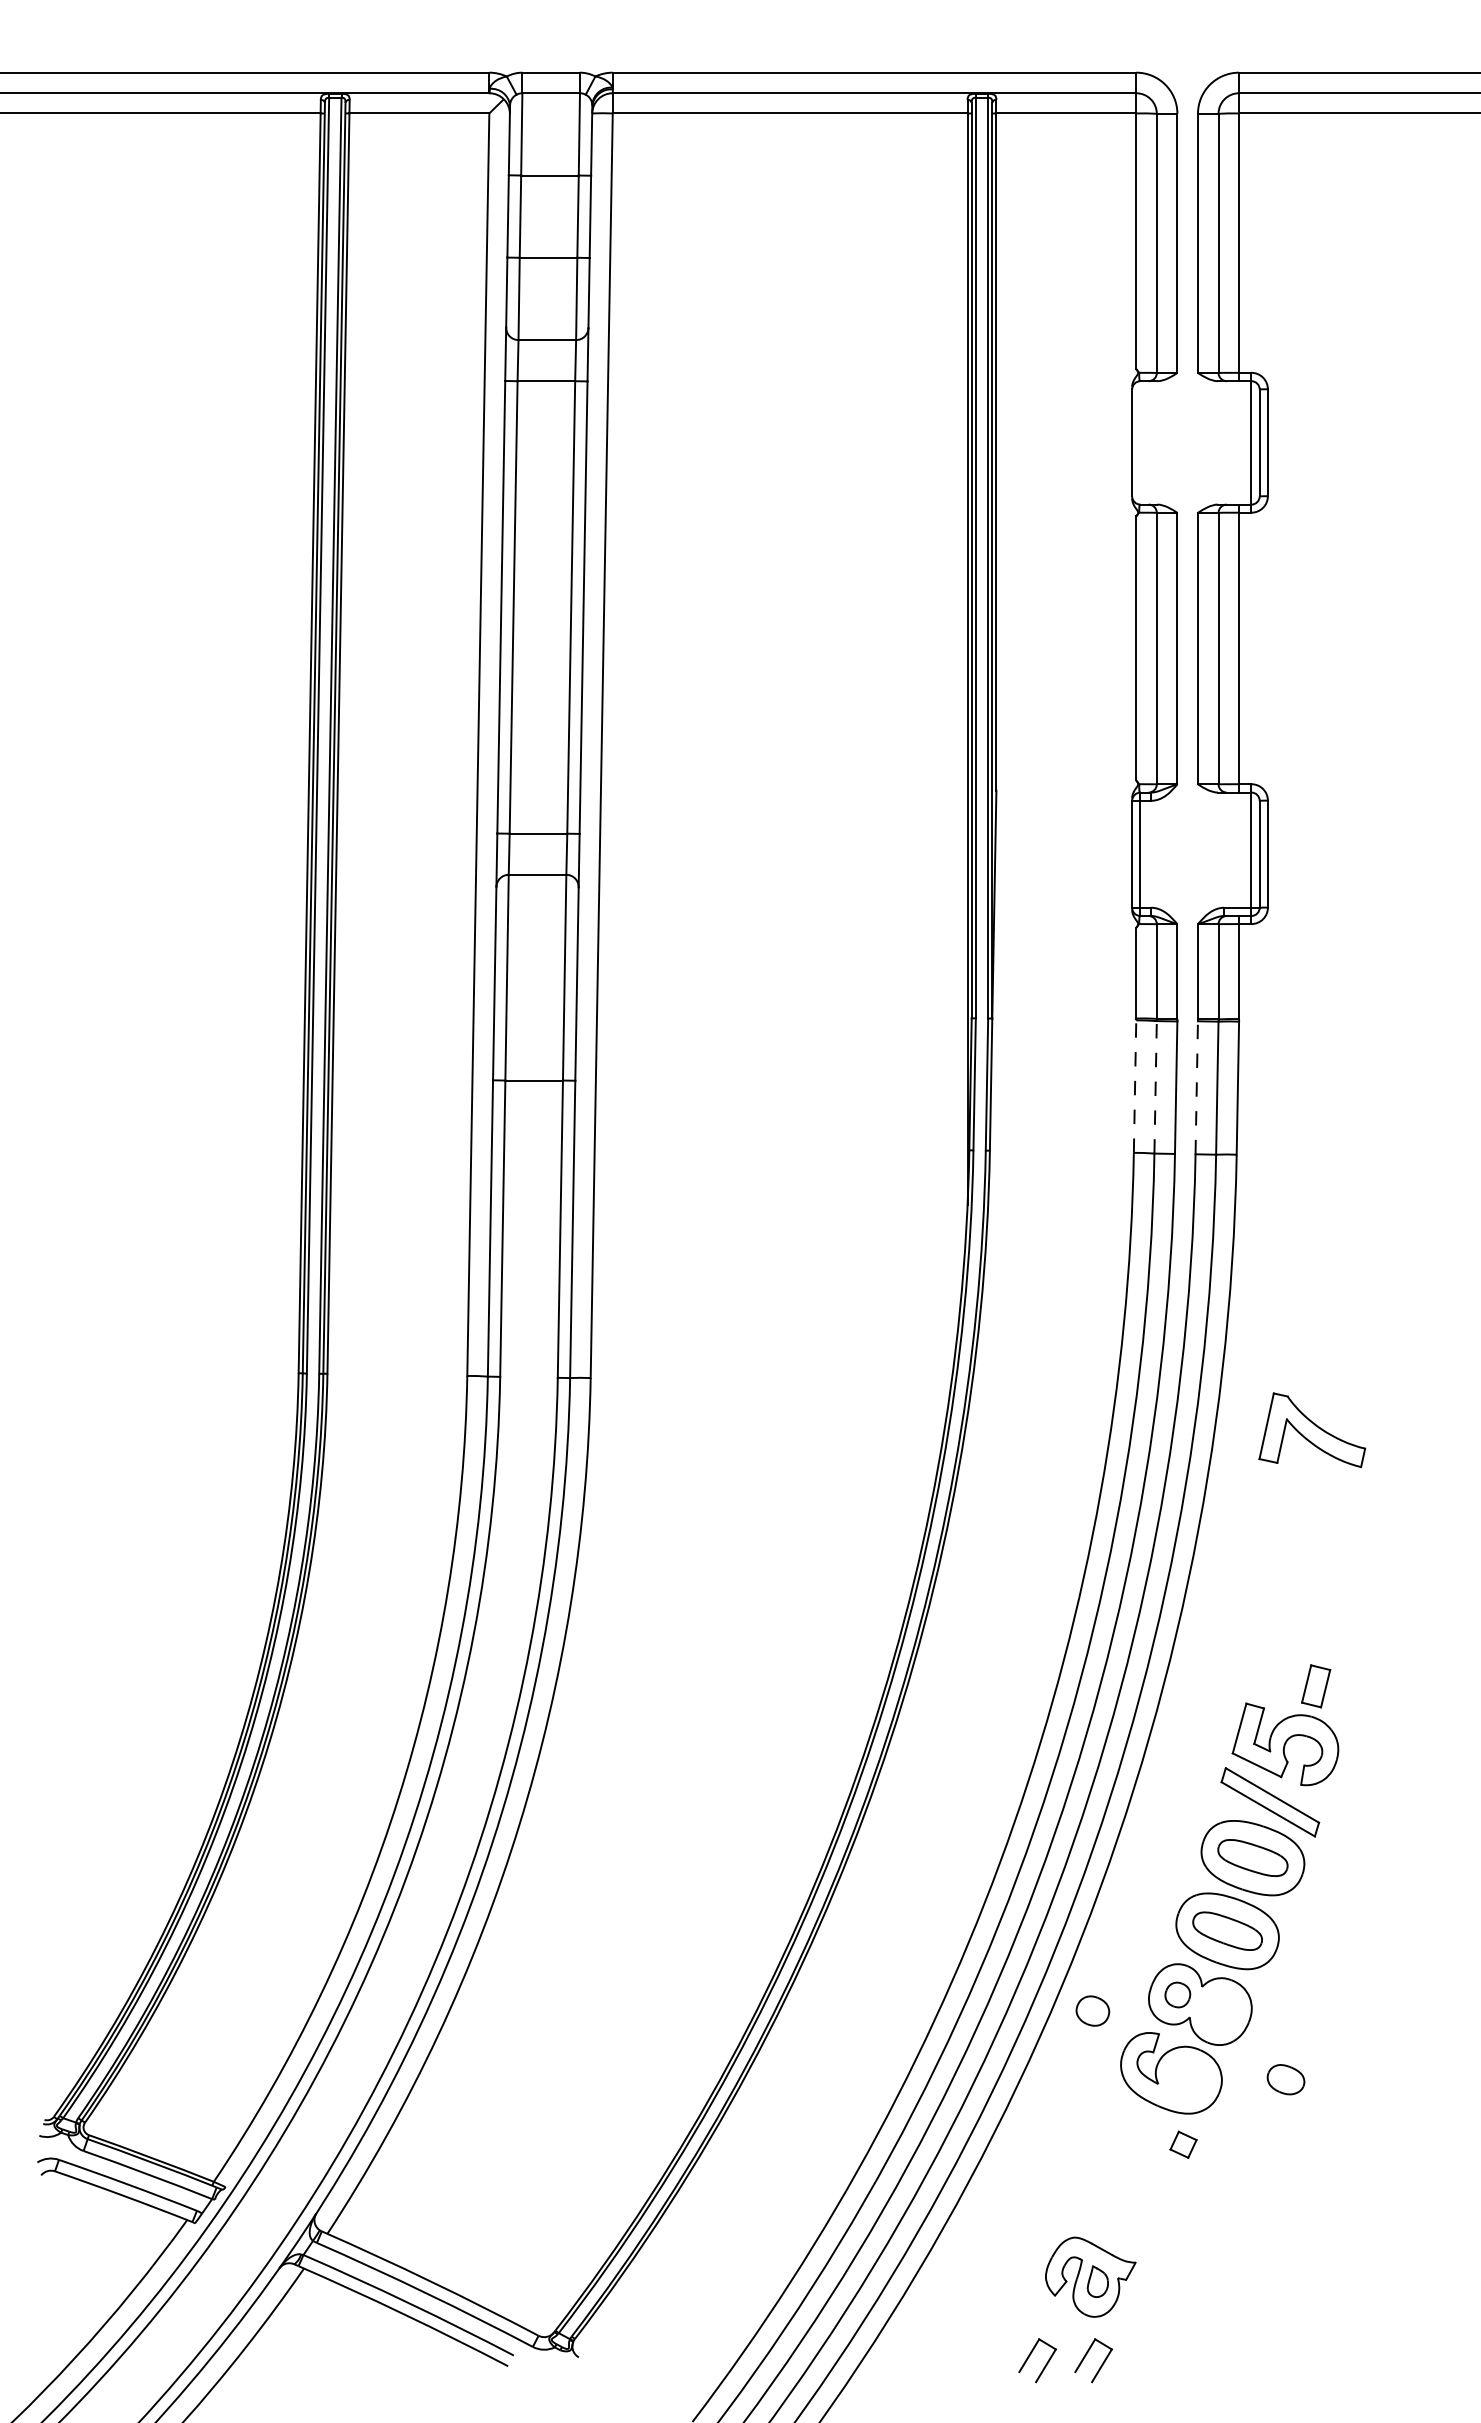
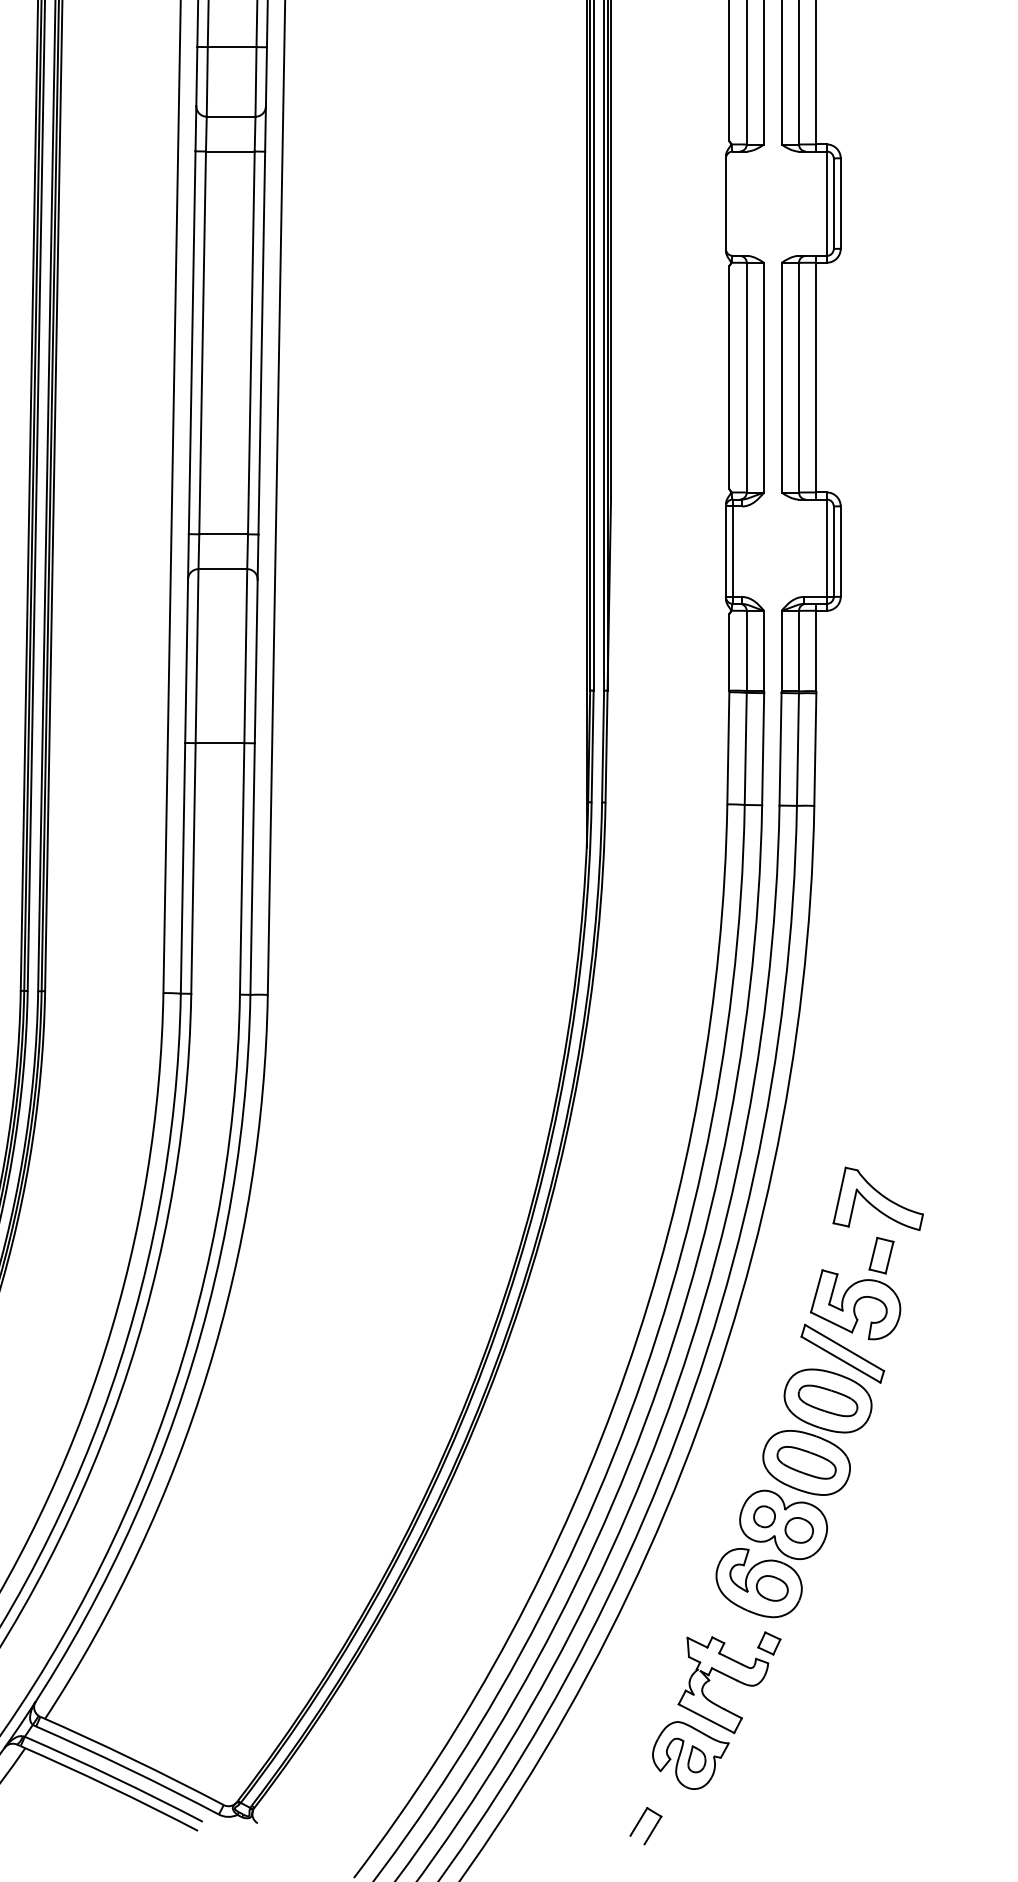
line: (1135, 1086) -> (728, 748), dashed -> solid
line: (1155, 1086) -> (745, 748), dashed -> solid
line: (1196, 1087) -> (780, 749), dashed -> solid
part: (1312, 1430) -> (878, 1199), moved
part: (1092, 2010) -> (798, 1529), moved
part: (1285, 2079) -> (771, 1588), moved
part: (1134, 2184) -> (727, 1677), added
part: (1087, 2354) -> (688, 1820), removed

